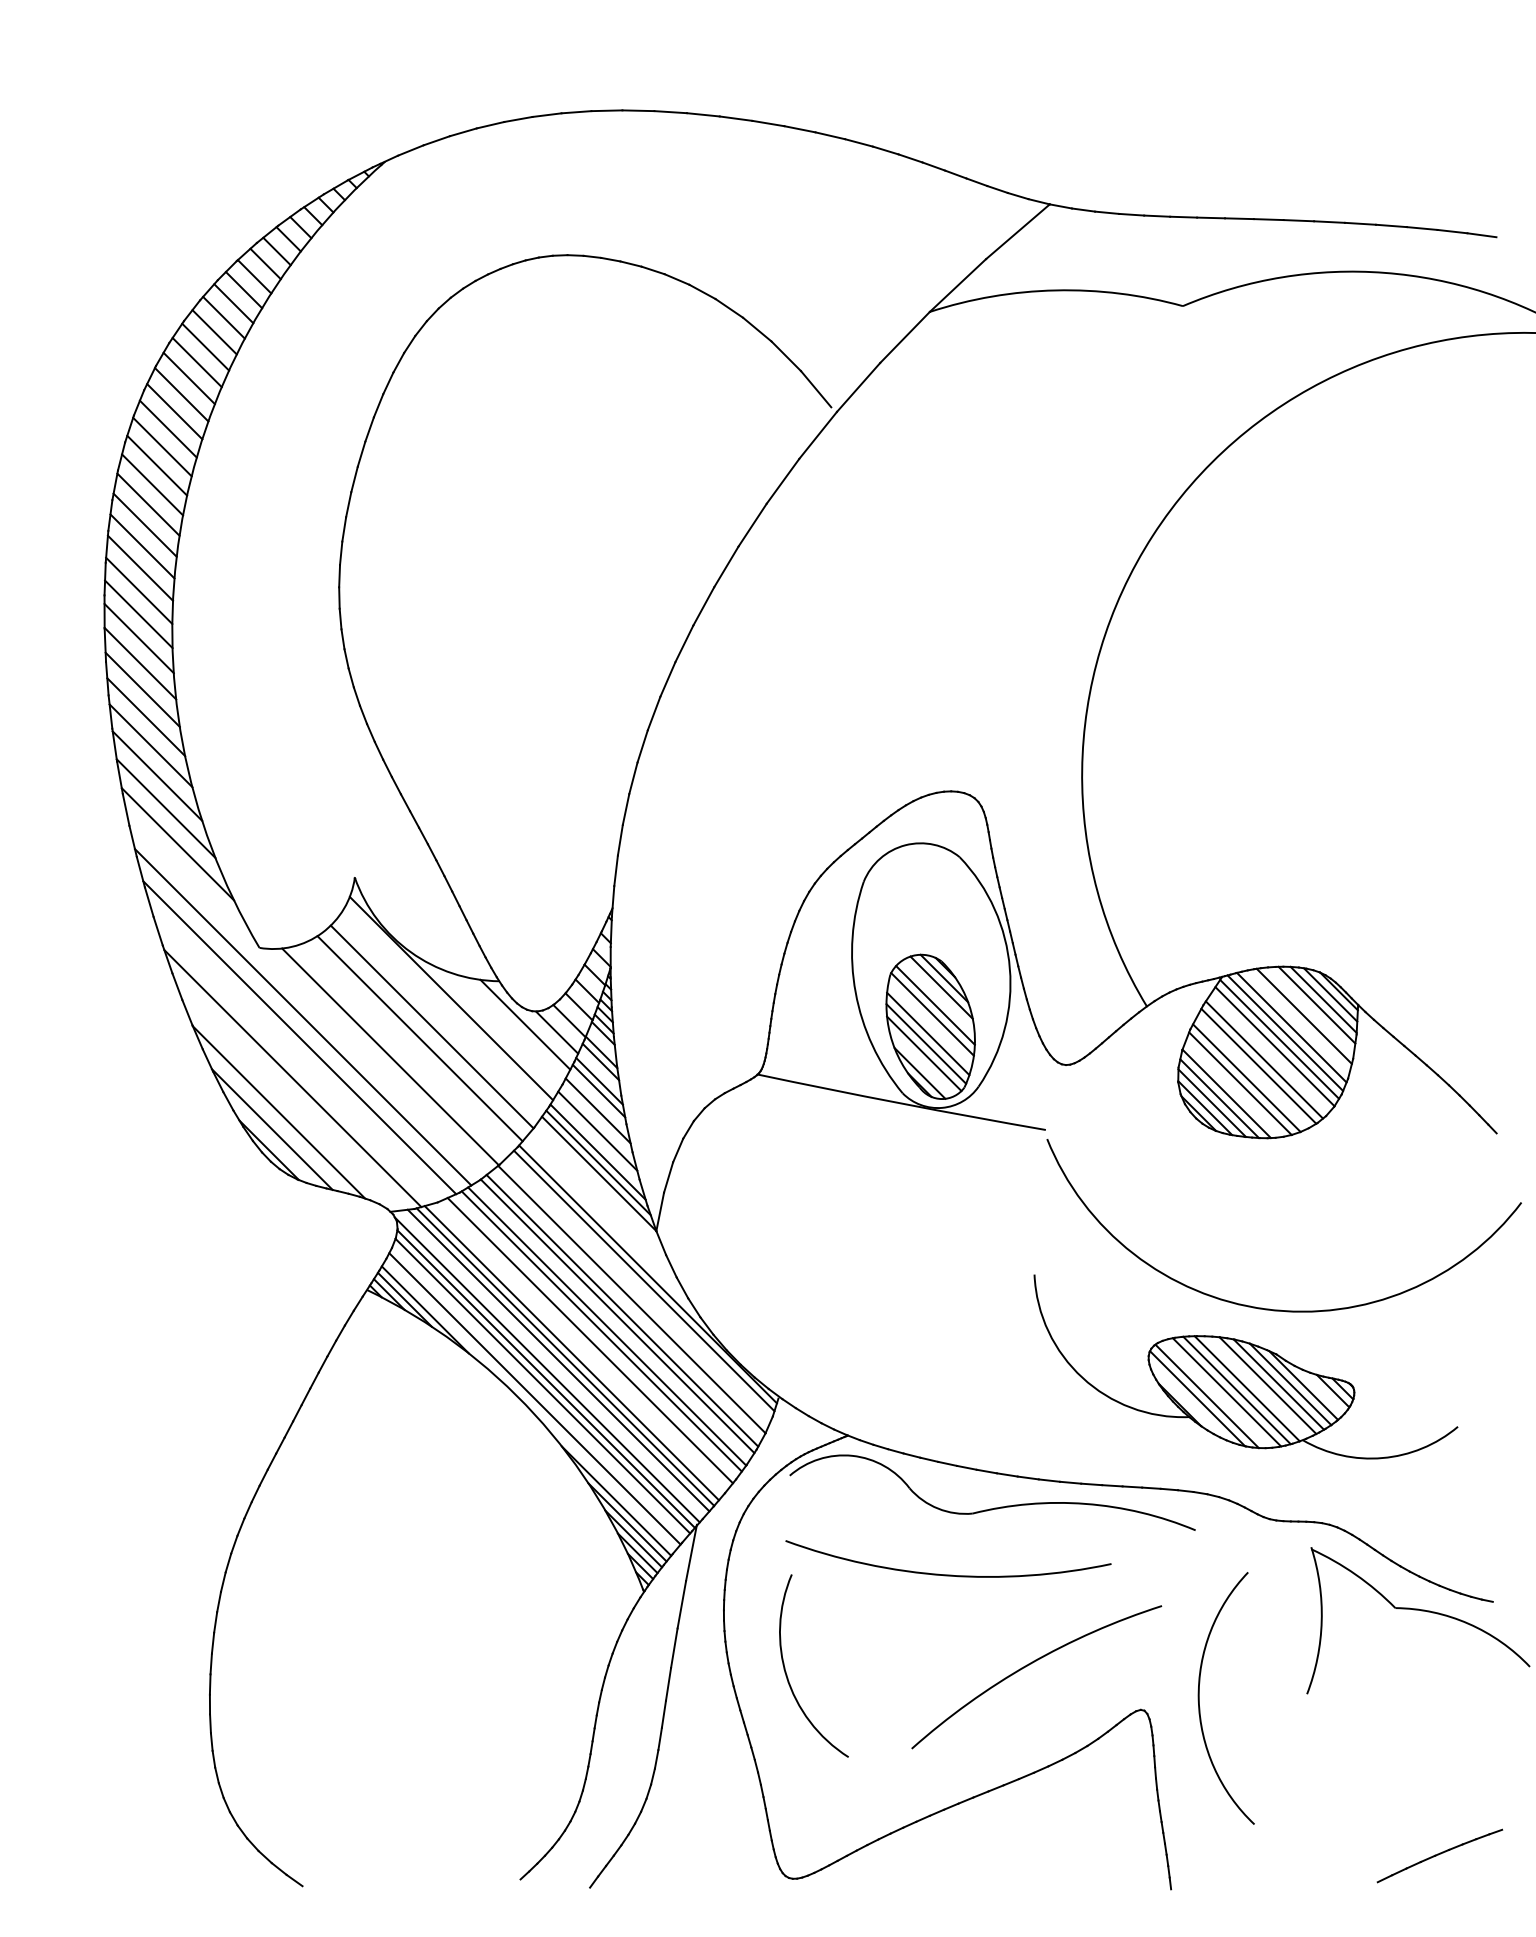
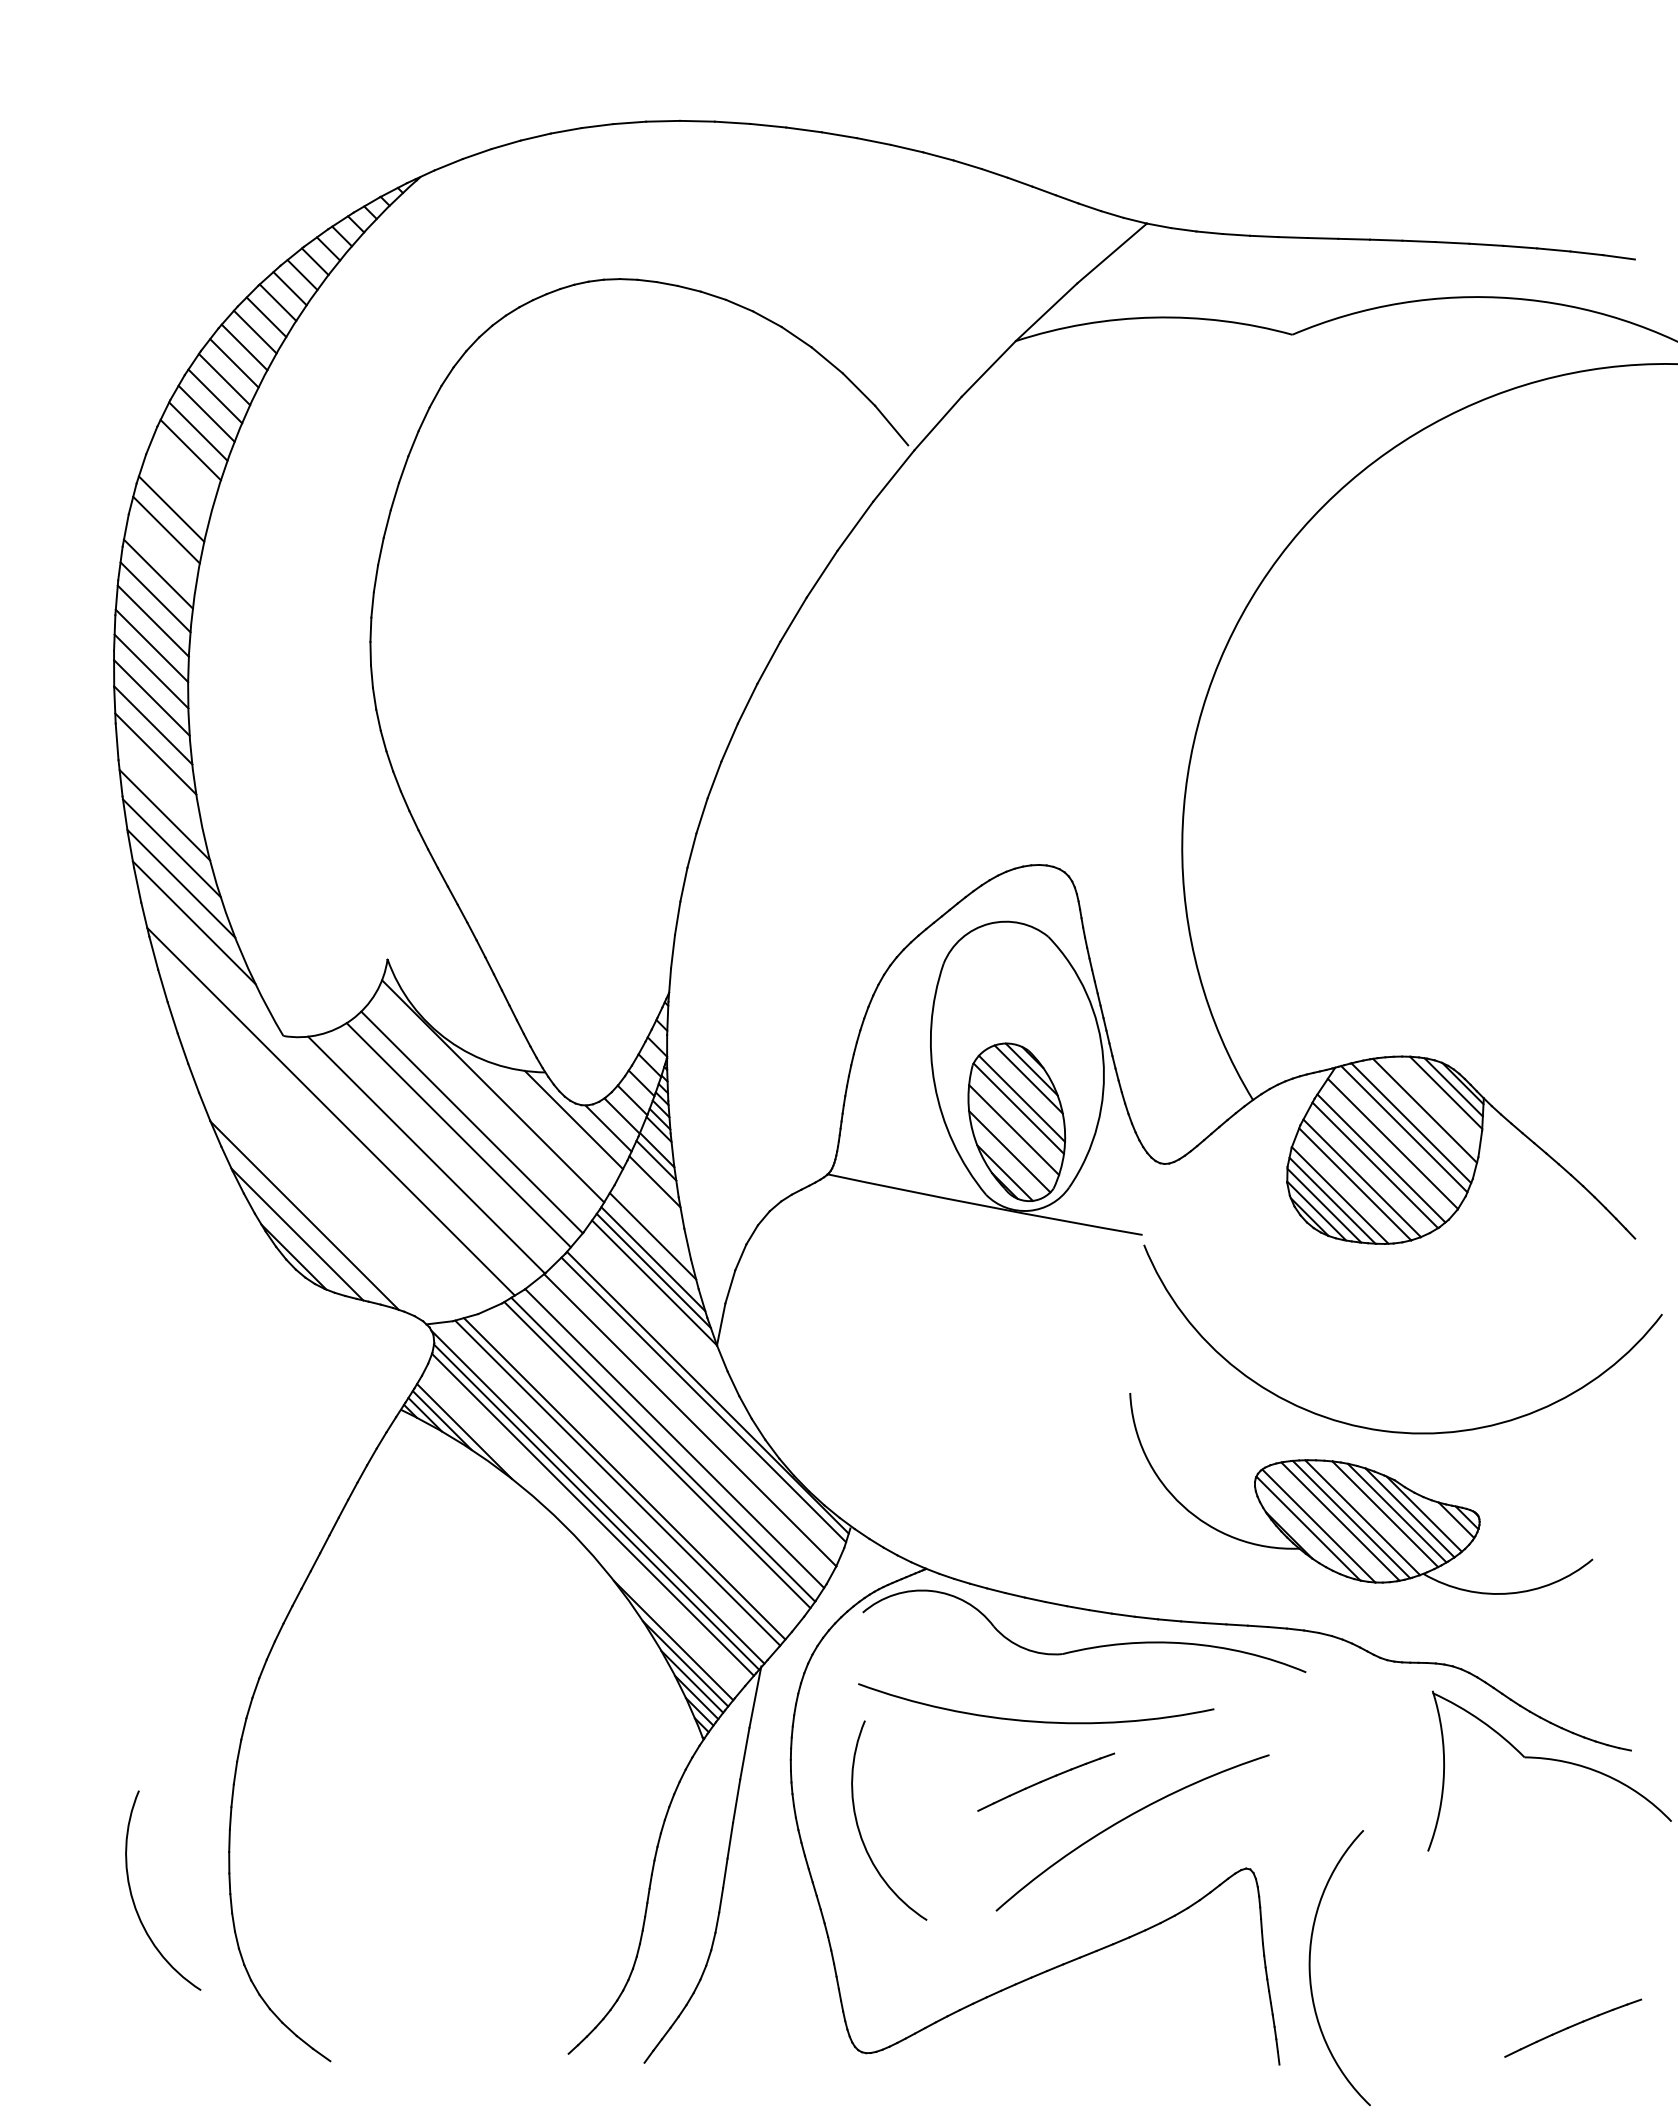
line: (168, 429) -> (183, 469), removed
line: (162, 446) -> (177, 488), removed
line: (148, 504) -> (162, 551), removed
line: (146, 716) -> (159, 783), removed
line: (1316, 1005) -> (1438, 1098), removed
line: (299, 1038) -> (327, 1134), removed
line: (1279, 1038) -> (1397, 1135), removed
line: (925, 1043) -> (1011, 1140), removed
line: (292, 1078) -> (319, 1178), removed
line: (598, 1091) -> (653, 1192), removed
line: (597, 1110) -> (652, 1213), removed
line: (622, 1310) -> (679, 1432), removed
line: (589, 1340) -> (644, 1464), removed
line: (557, 1360) -> (609, 1486), removed
line: (535, 1398) -> (584, 1528), removed
part: (957, 1630) -> (1046, 1781), added
arc: (1199, 1698) -> (1310, 1968), moved
arc: (122, 1736) -> (133, 1897), added

